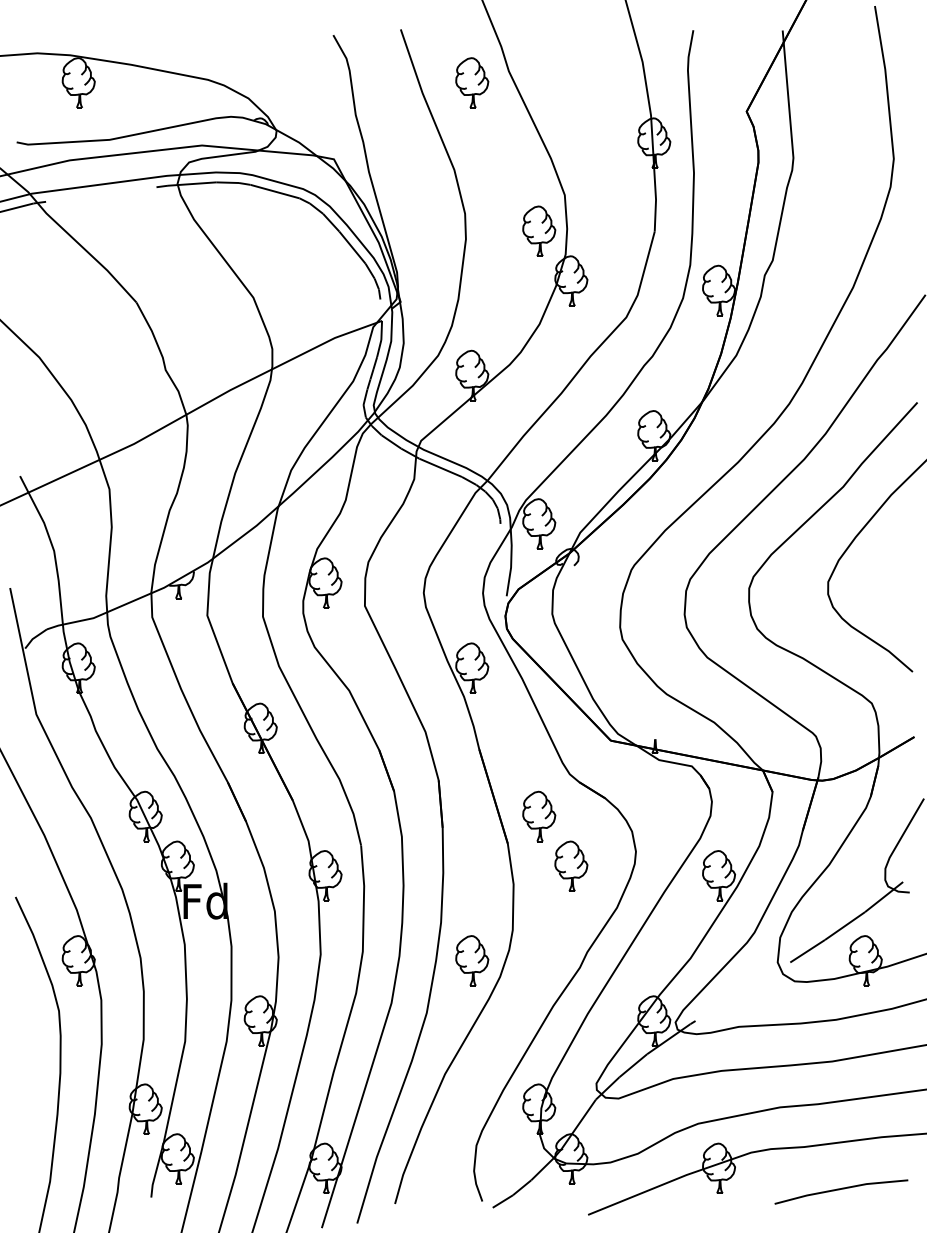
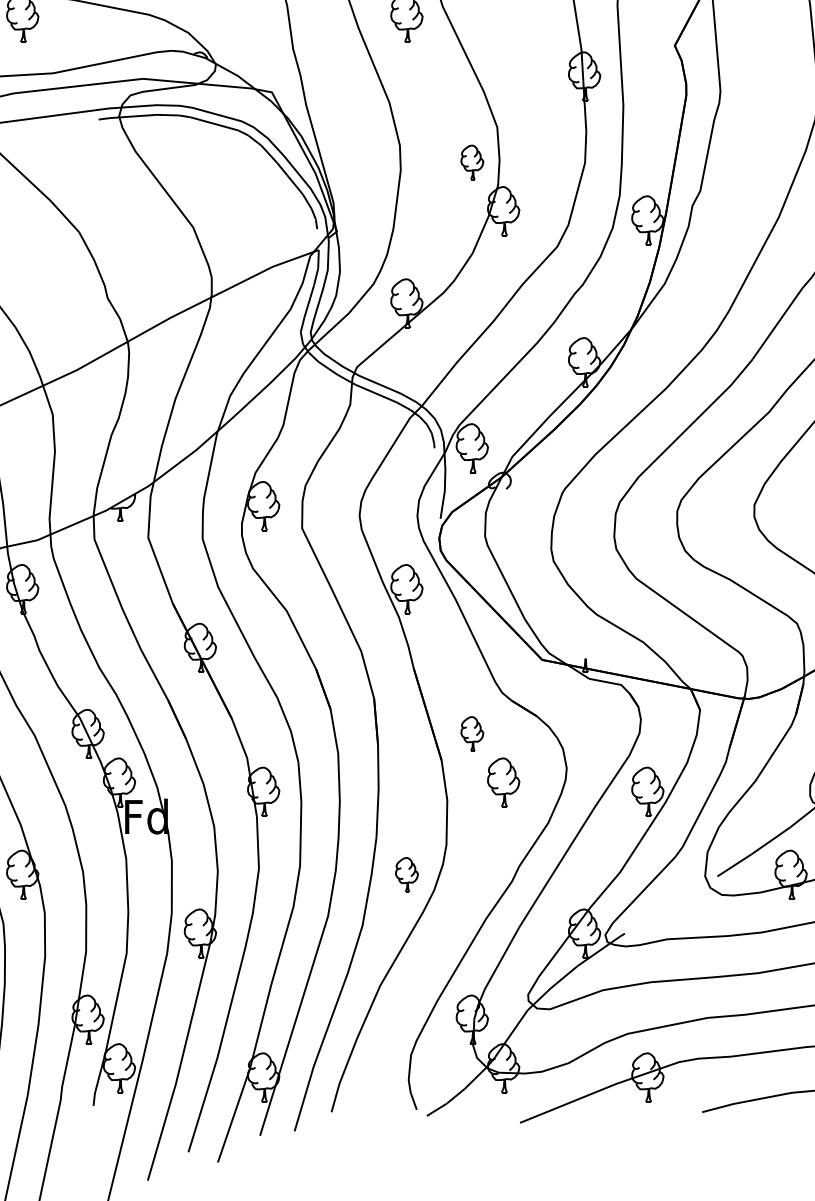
part: (539, 230) -> (472, 161), size x0.7
part: (539, 816) -> (472, 733), size x0.7
part: (472, 960) -> (407, 874), size x0.7

